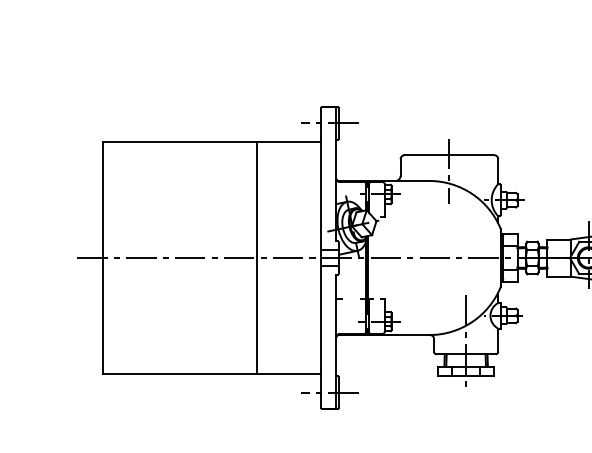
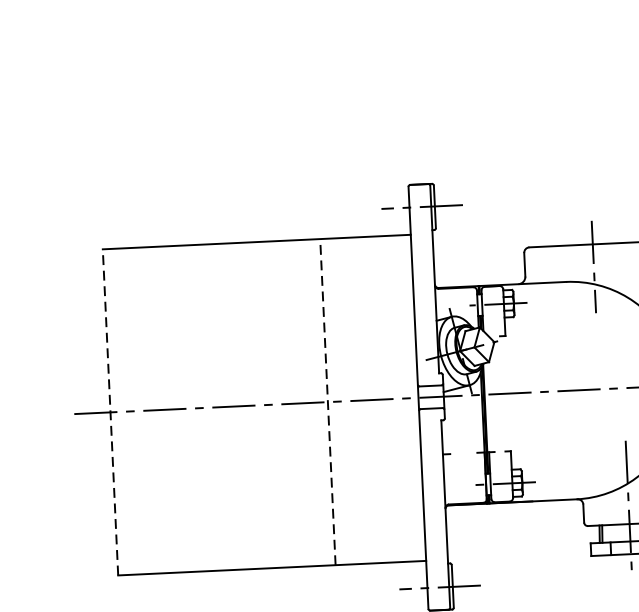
line: (102, 258) -> (110, 413), solid -> dashed
line: (256, 258) -> (327, 402), solid -> dashed

